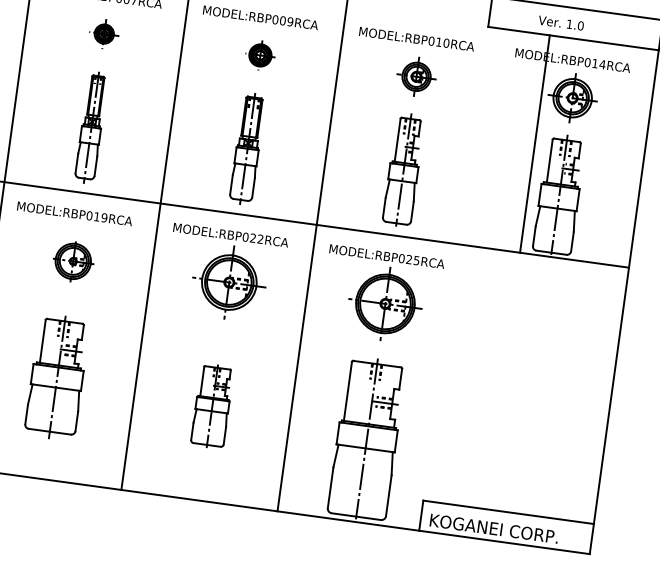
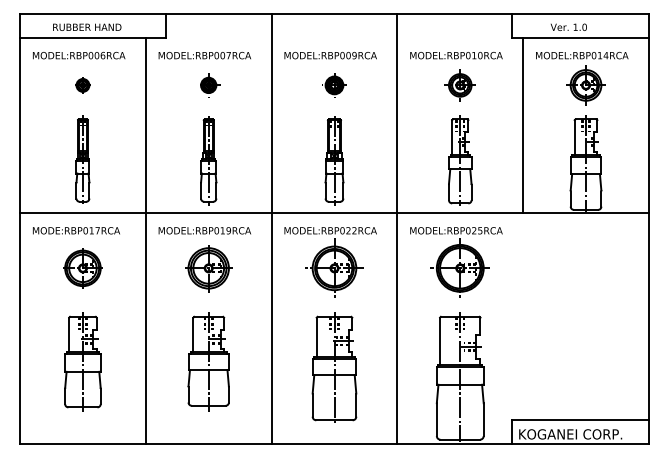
line: (535, 143) -> (523, 125), moved
part: (72, 261) -> (208, 268), size x1.43
part: (212, 405) -> (334, 367), size x1.67

